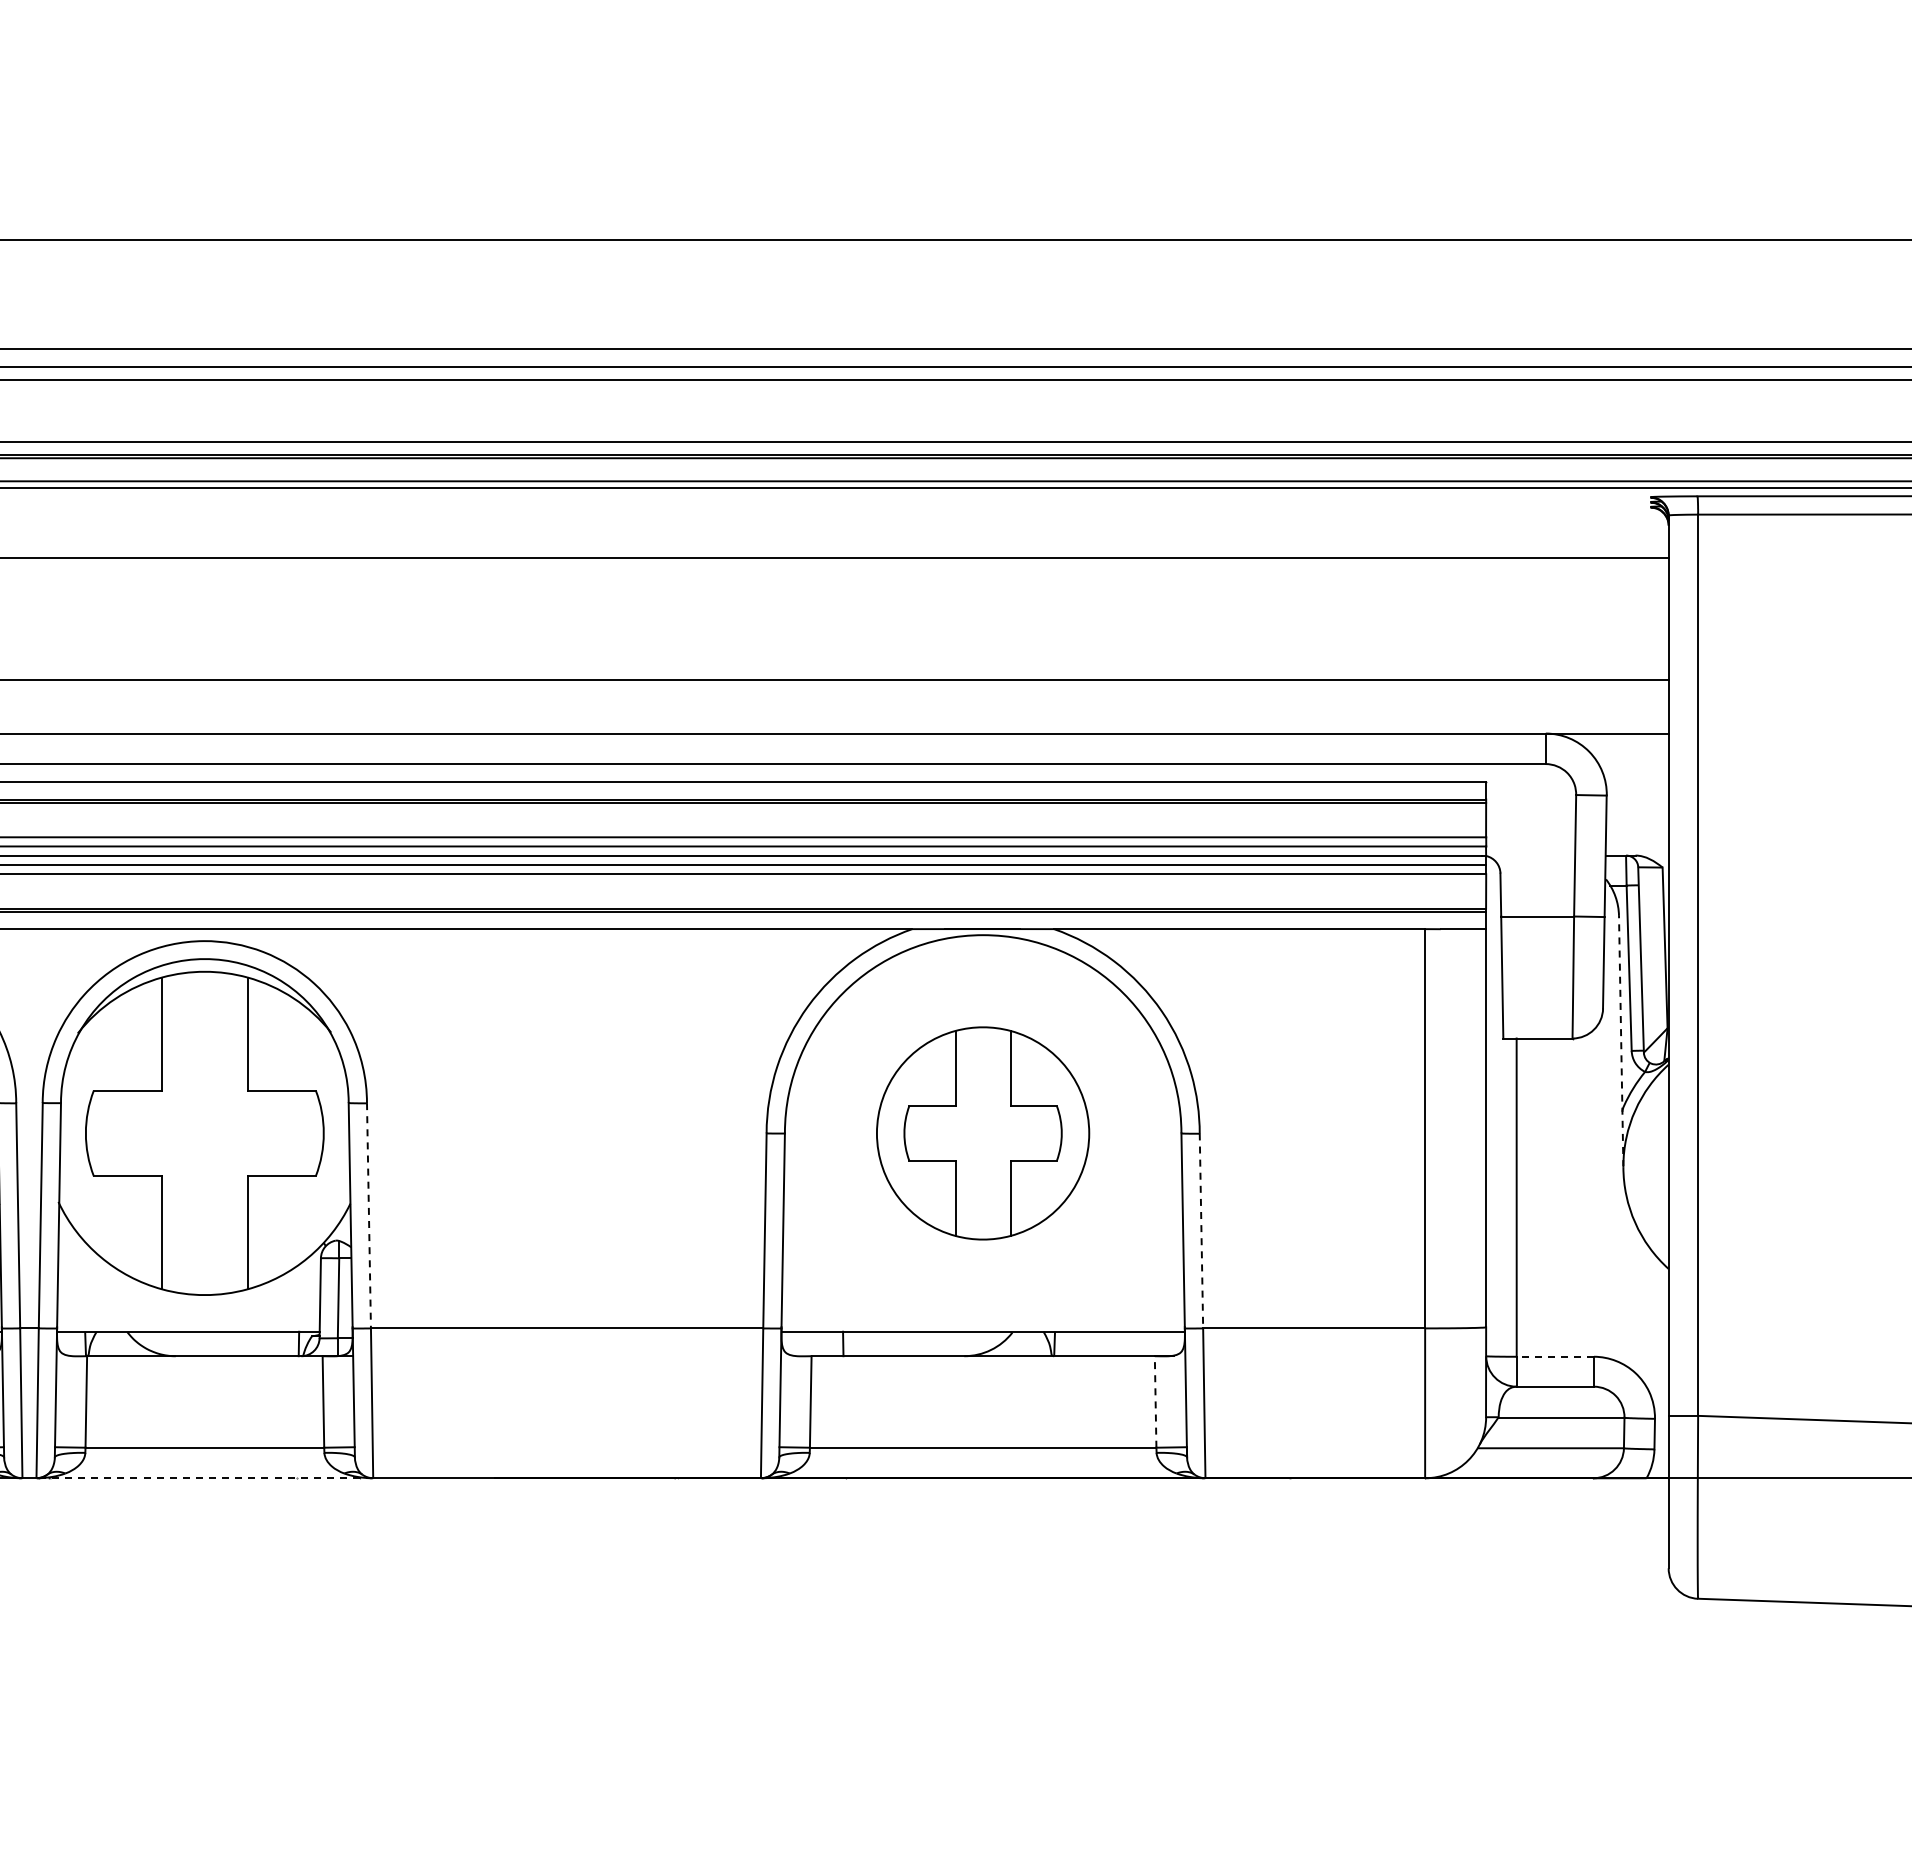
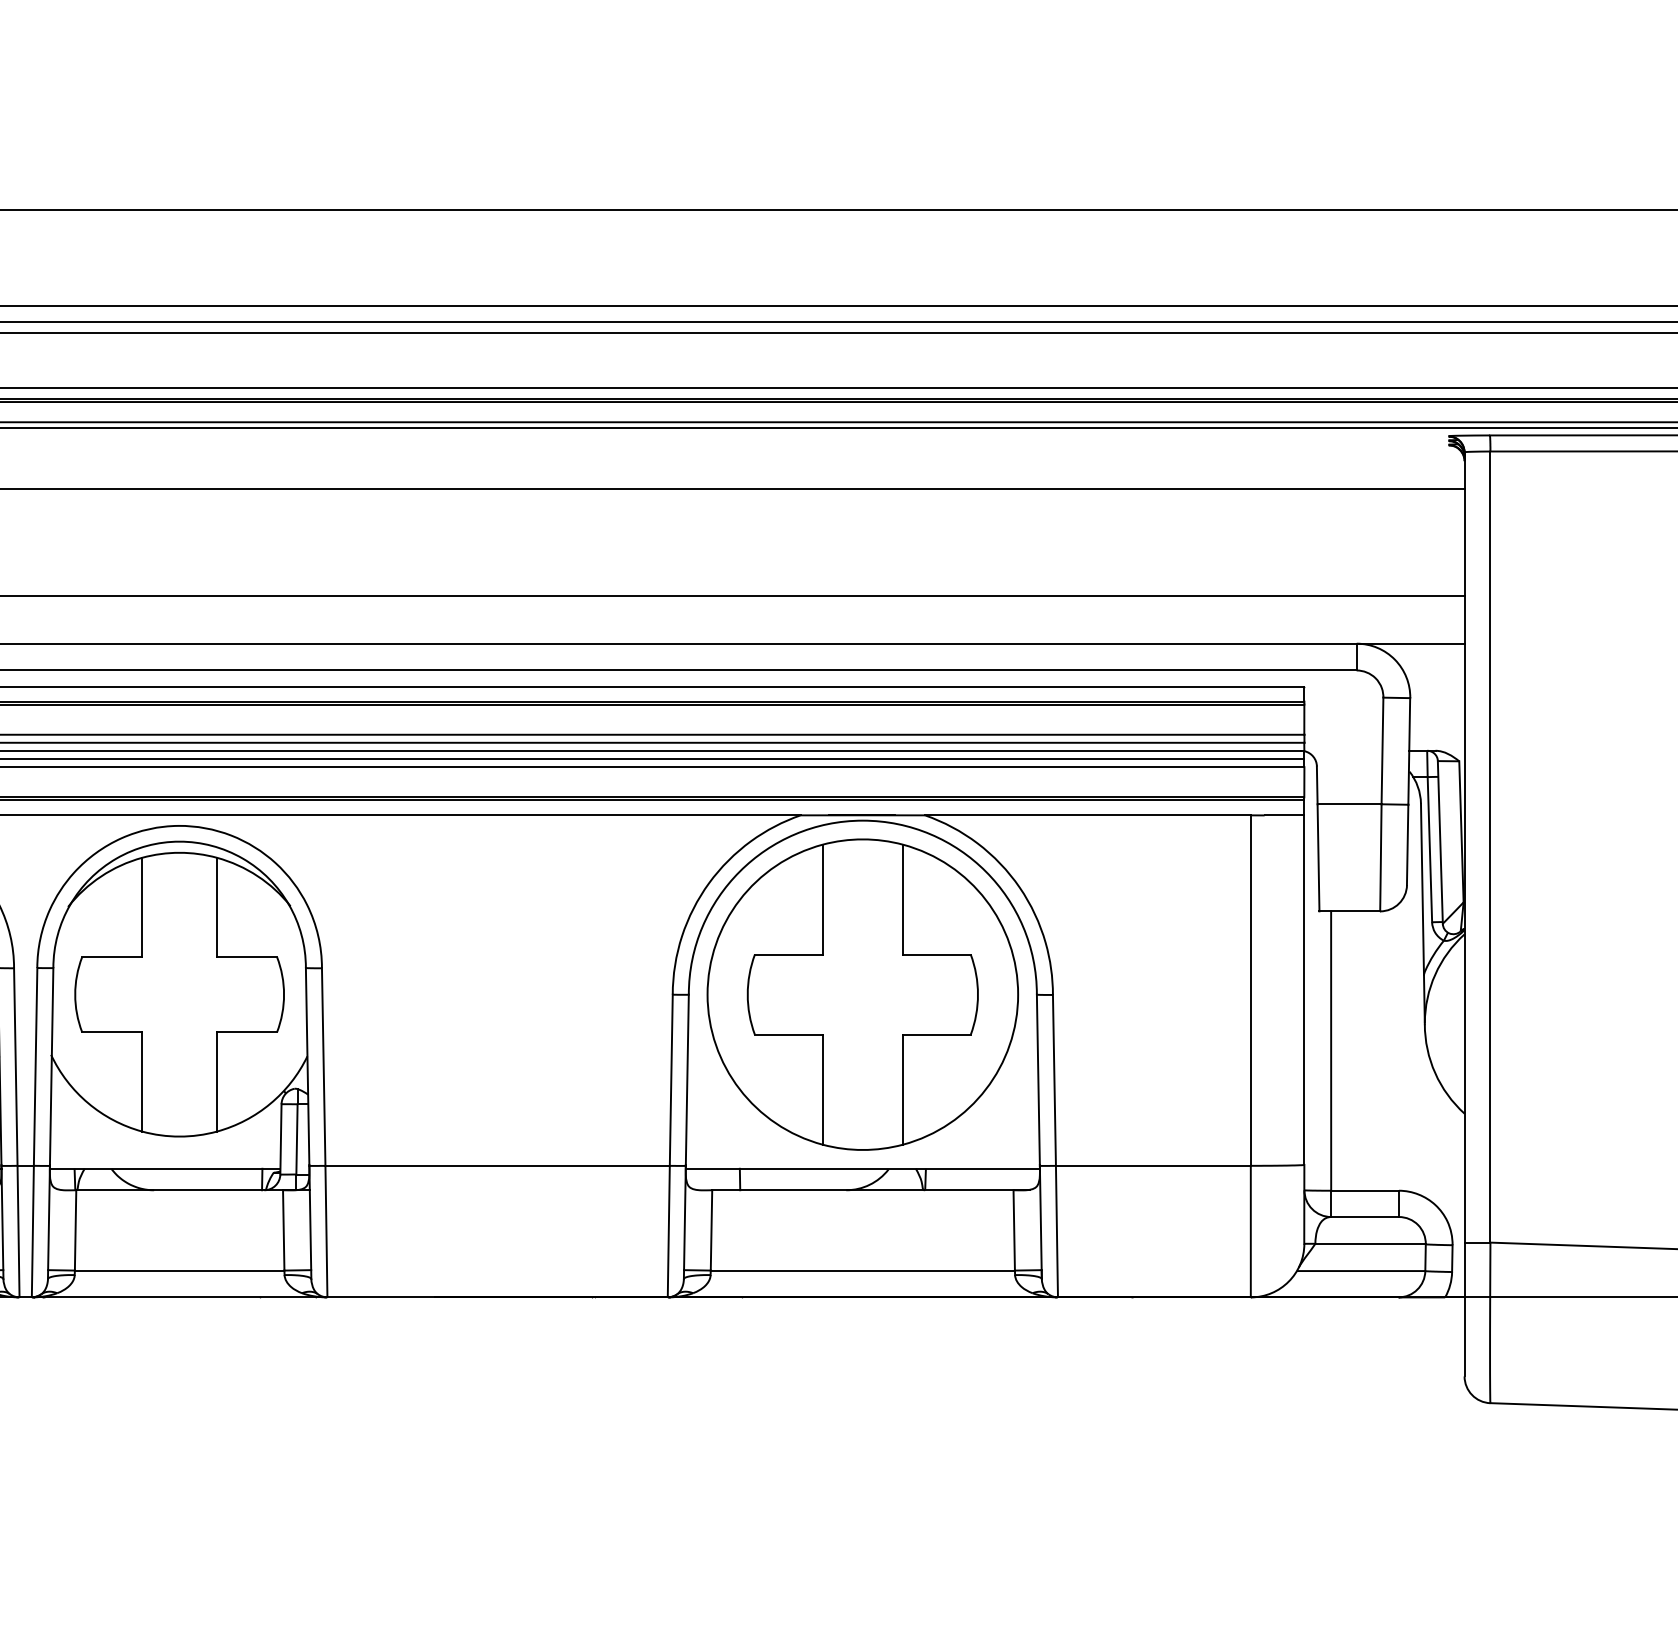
line: (1621, 1041) -> (1423, 913), dashed -> solid
part: (982, 1133) -> (862, 994), size x1.67
line: (368, 1215) -> (323, 1066), dashed -> solid
line: (1201, 1231) -> (1054, 1080), dashed -> solid
line: (1555, 1356) -> (1365, 1190), dashed -> solid
line: (1155, 1401) -> (1014, 1230), dashed -> solid
line: (204, 1478) -> (179, 1297), dashed -> solid

